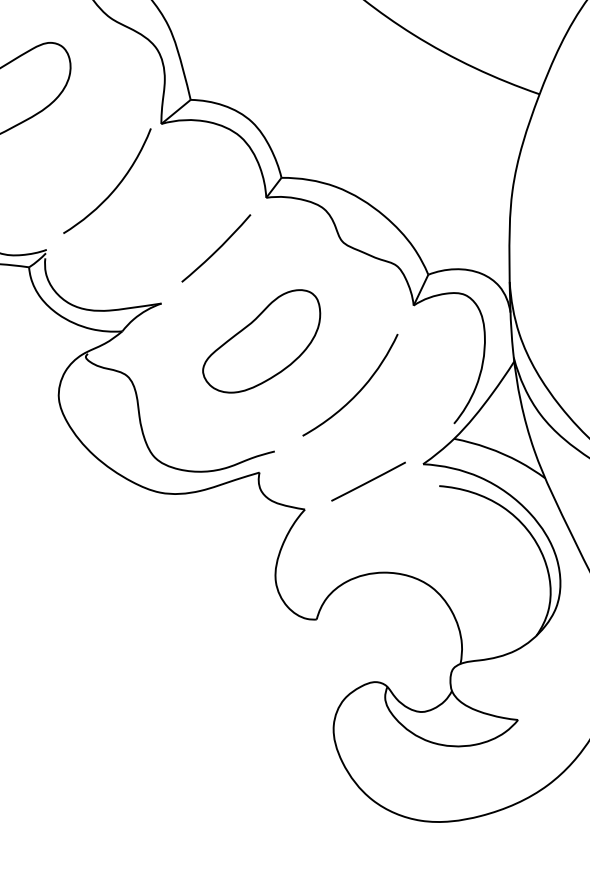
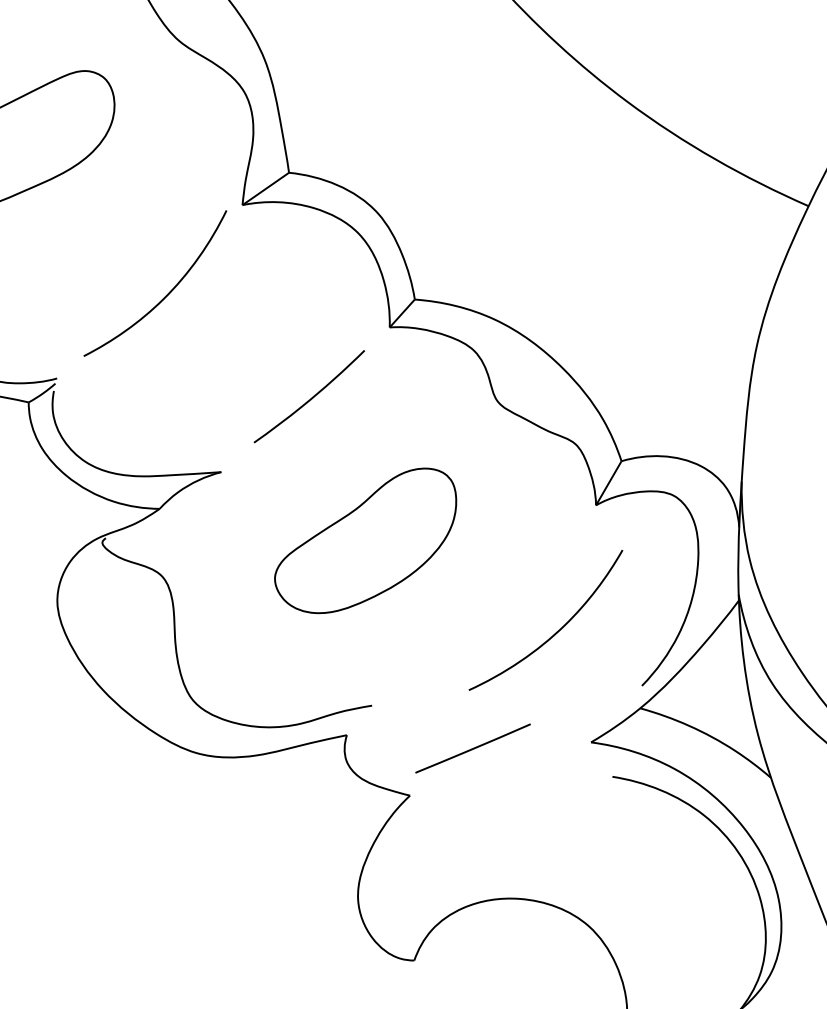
curve: (358, 391) -> (557, 630), moved
line: (368, 481) -> (472, 748), moved

